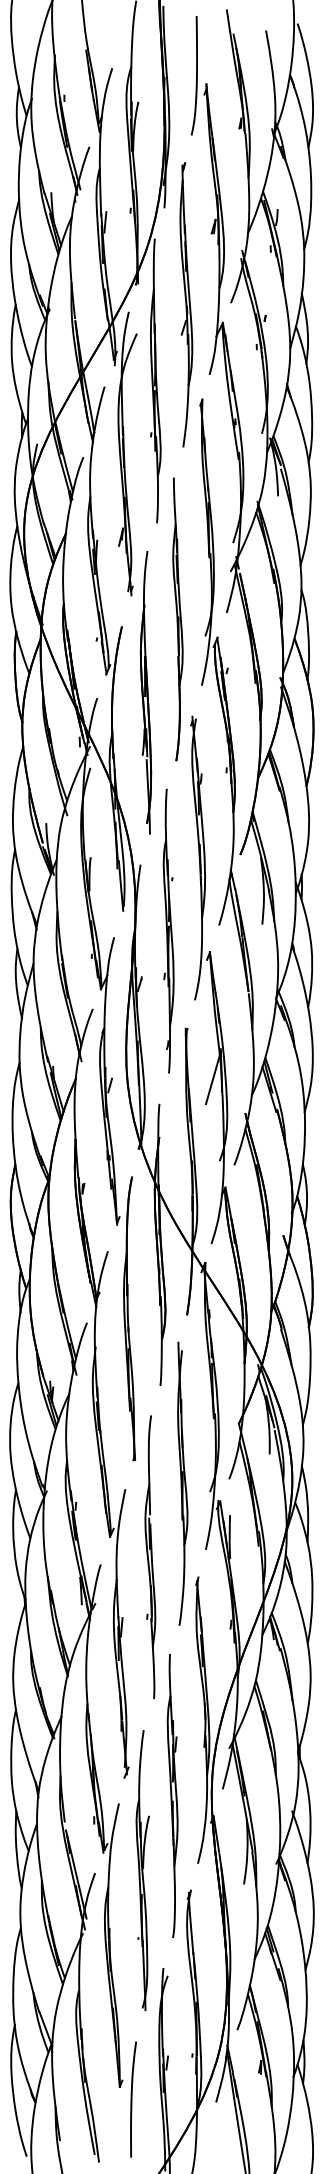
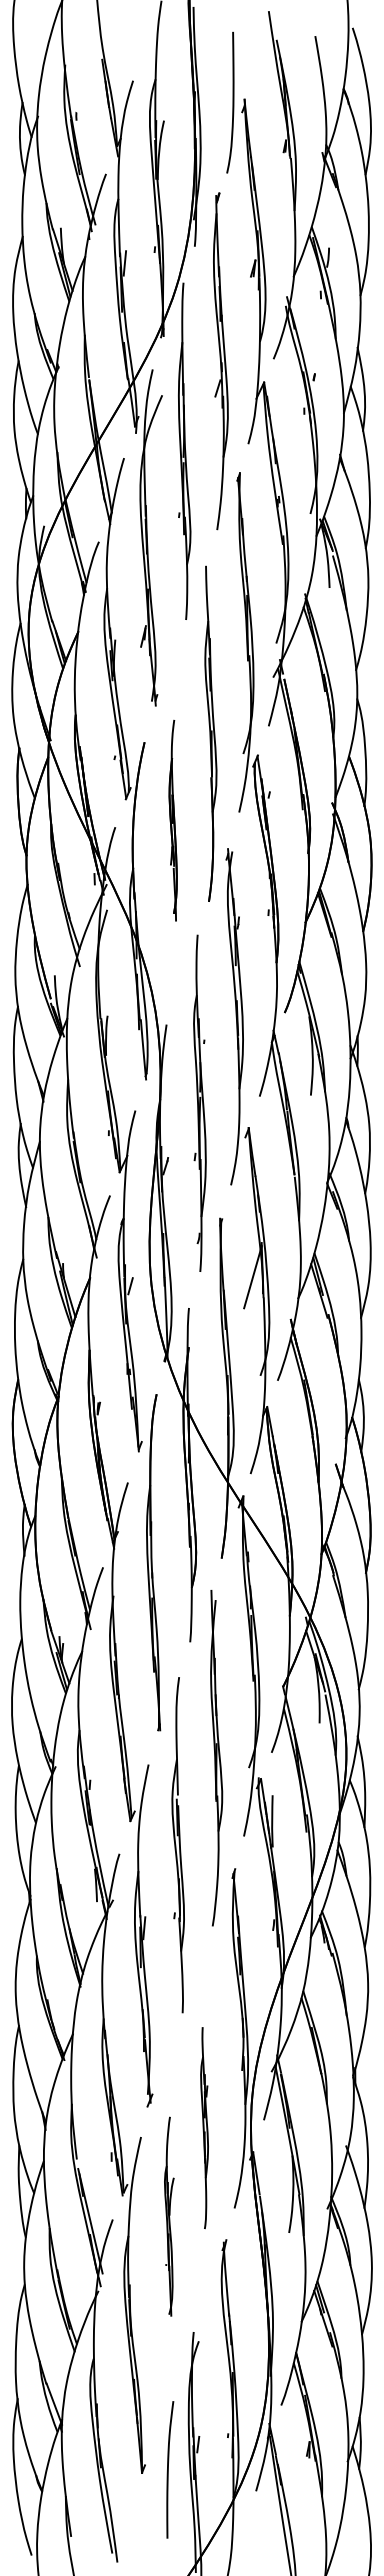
curve: (196, 75) -> (232, 102), moved
part: (146, 692) -> (173, 820), size x0.6
part: (172, 1795) -> (204, 2127), size x0.6
part: (143, 1870) -> (169, 2216), size x0.6
curve: (132, 2099) -> (168, 2469), moved

